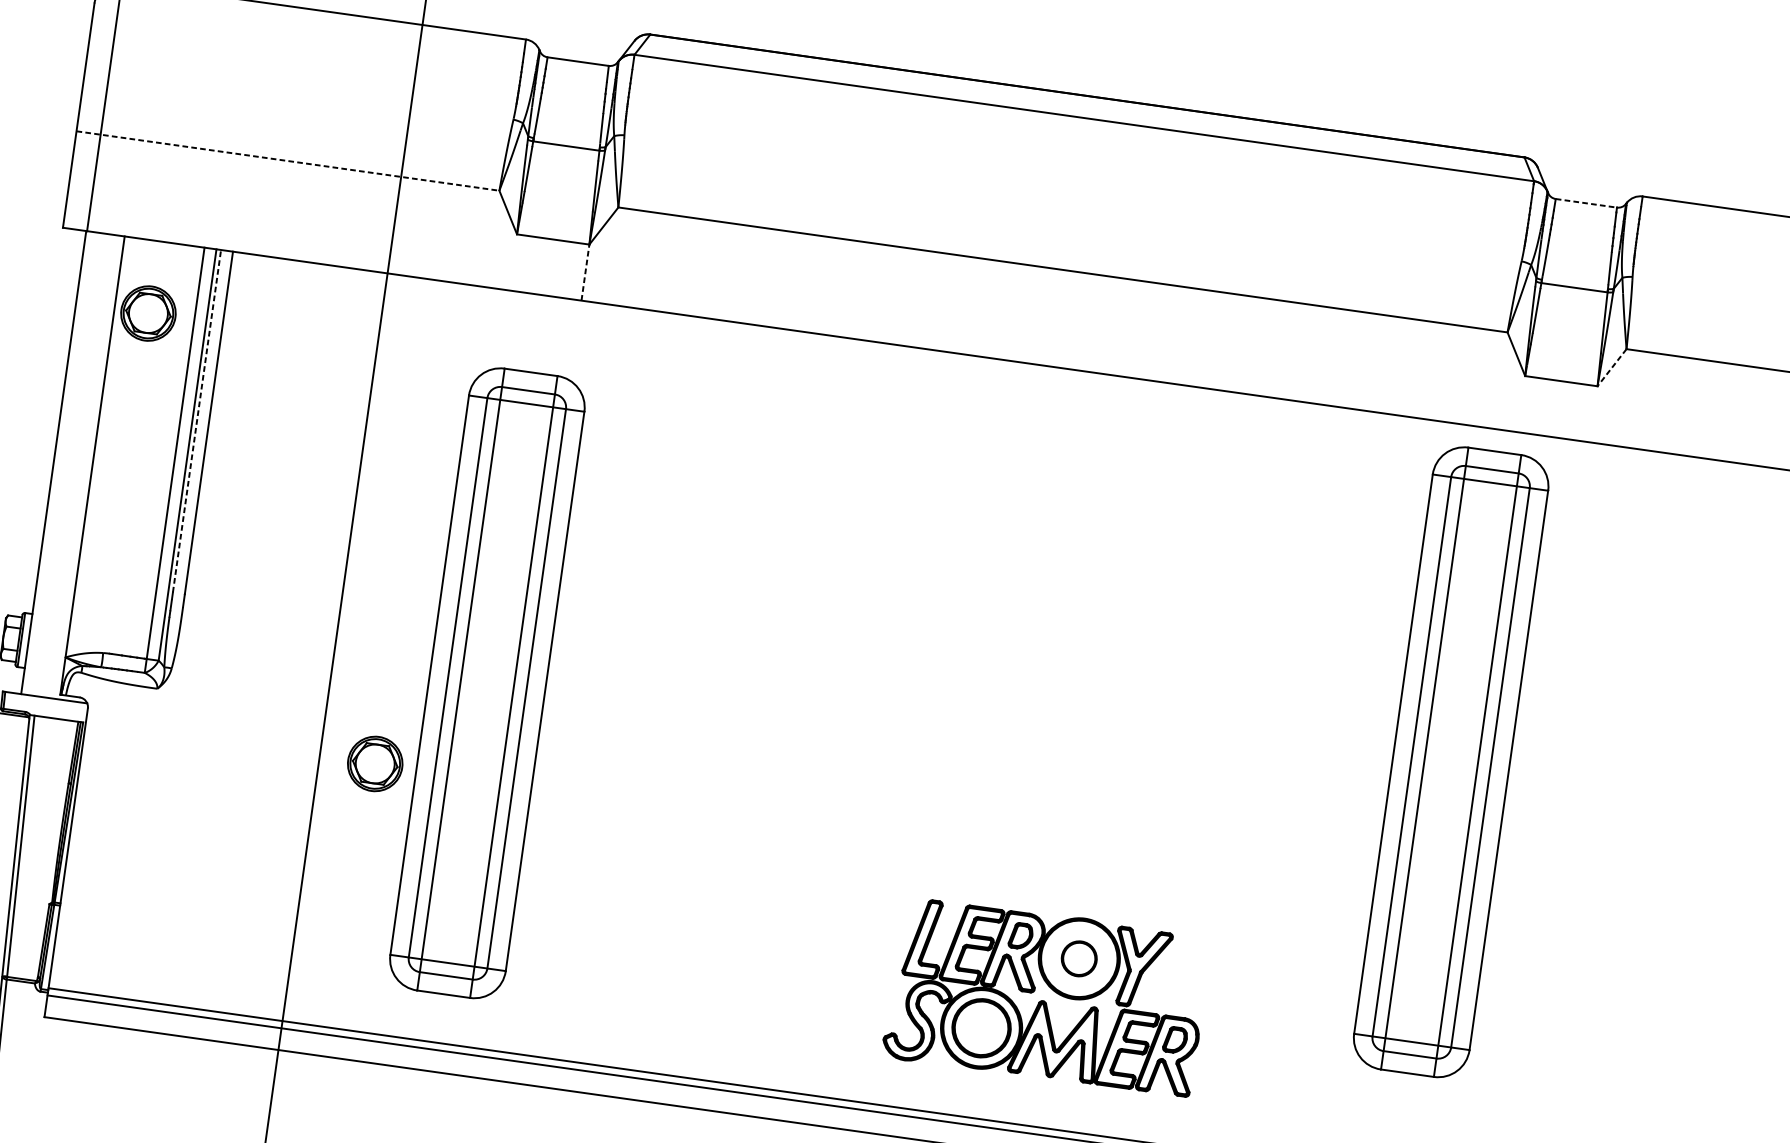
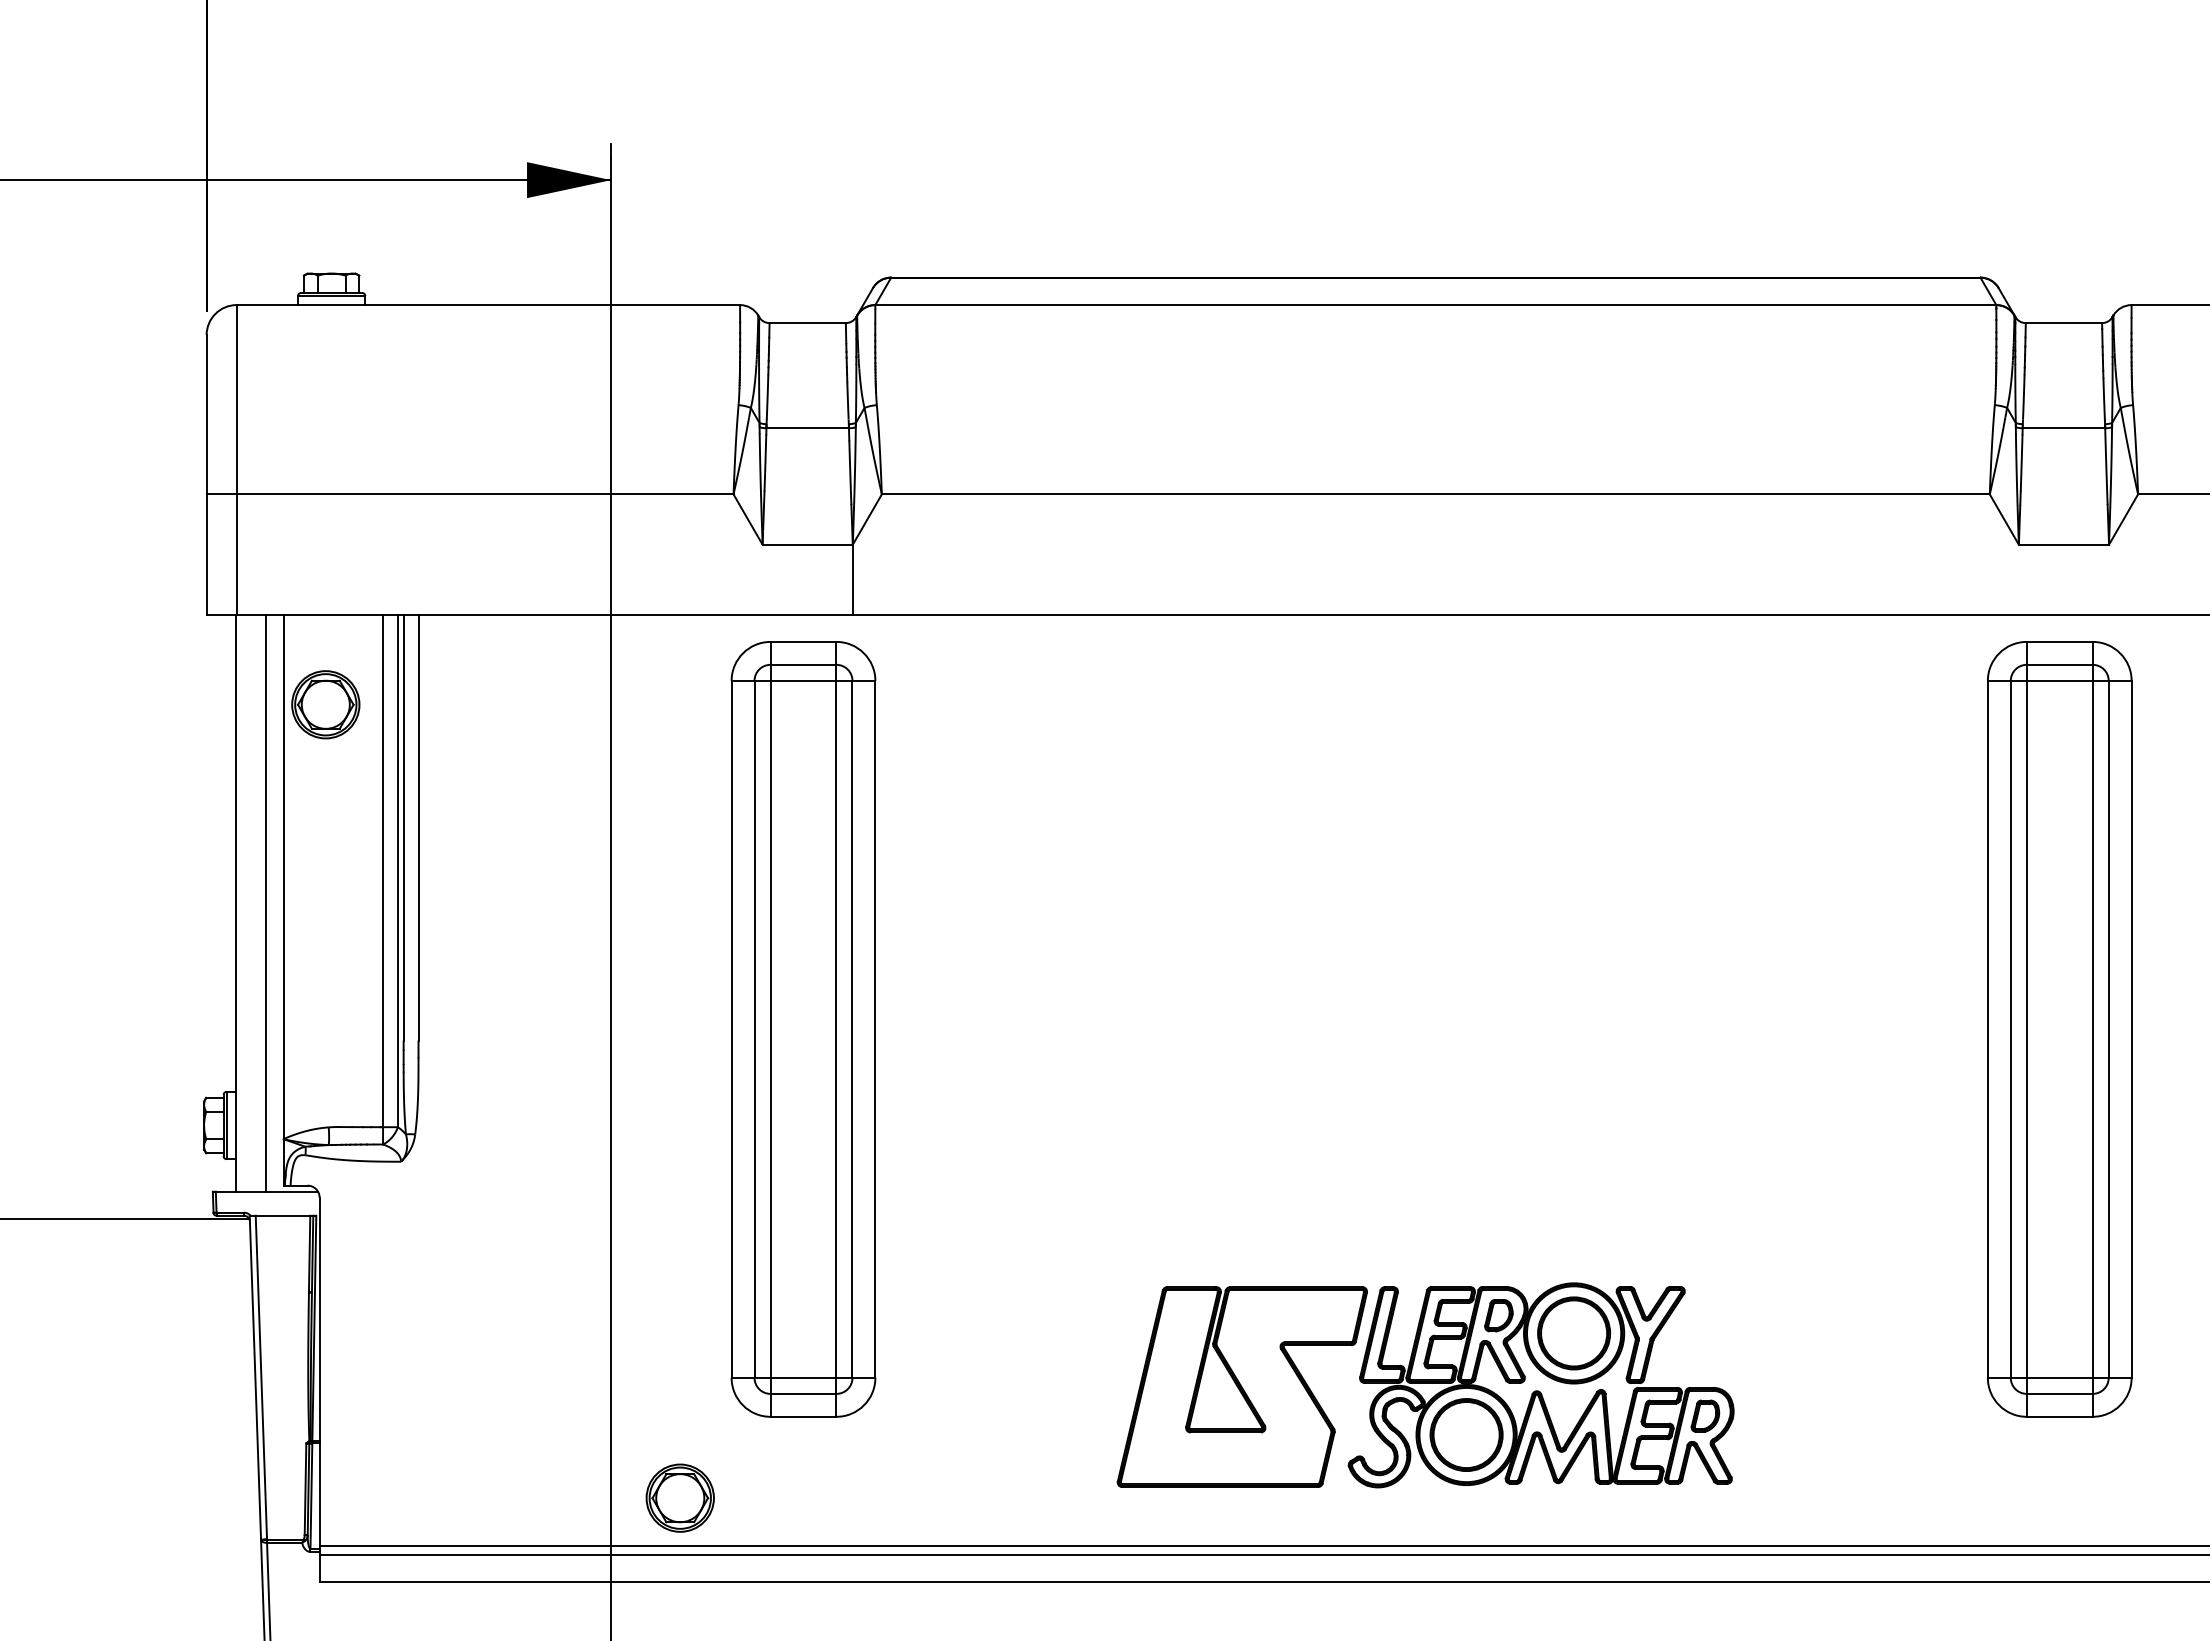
line: (288, 161) -> (470, 494), dashed -> solid
line: (1586, 203) -> (2064, 323), dashed -> solid
line: (585, 272) -> (852, 579), dashed -> solid
line: (1611, 368) -> (2123, 520), dashed -> solid
line: (196, 420) -> (403, 827), dashed -> solid
line: (77, 465) -> (265, 902), added
part: (487, 683) -> (803, 1029), moved
part: (1450, 762) -> (2059, 1029), moved
part: (374, 763) -> (679, 1497), moved
part: (1078, 958) -> (1573, 1333), size x1.67
part: (806, 963) -> (1241, 1386), added

